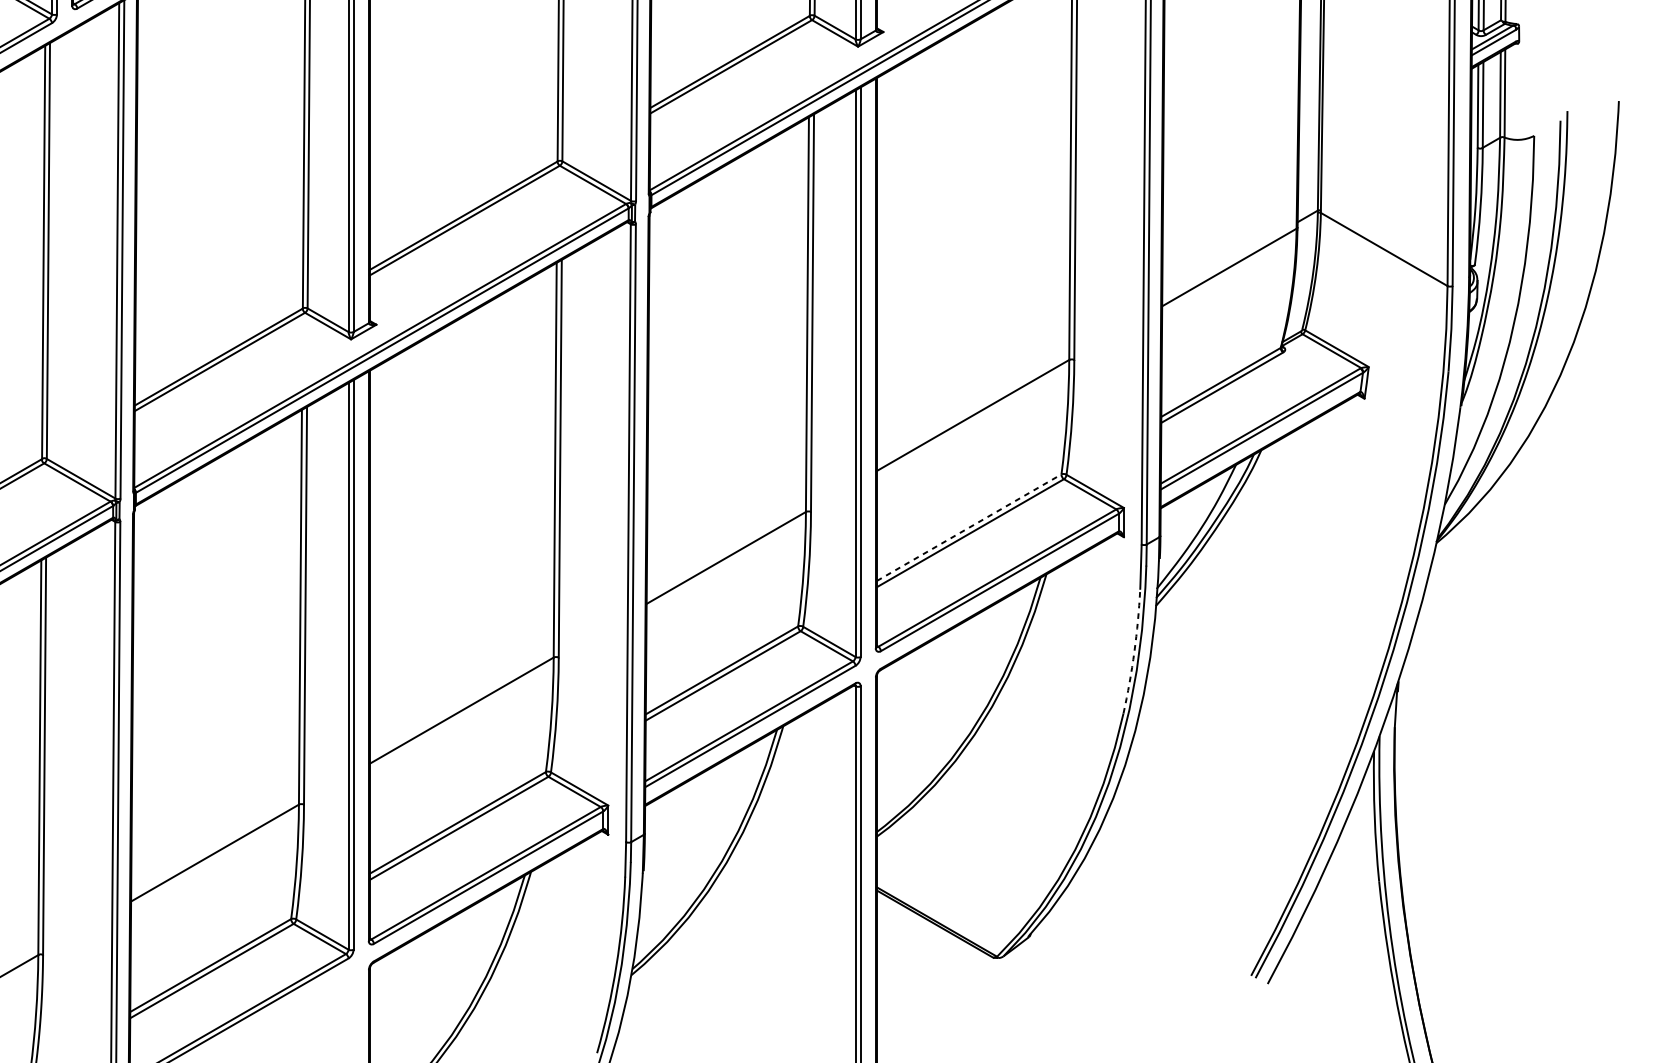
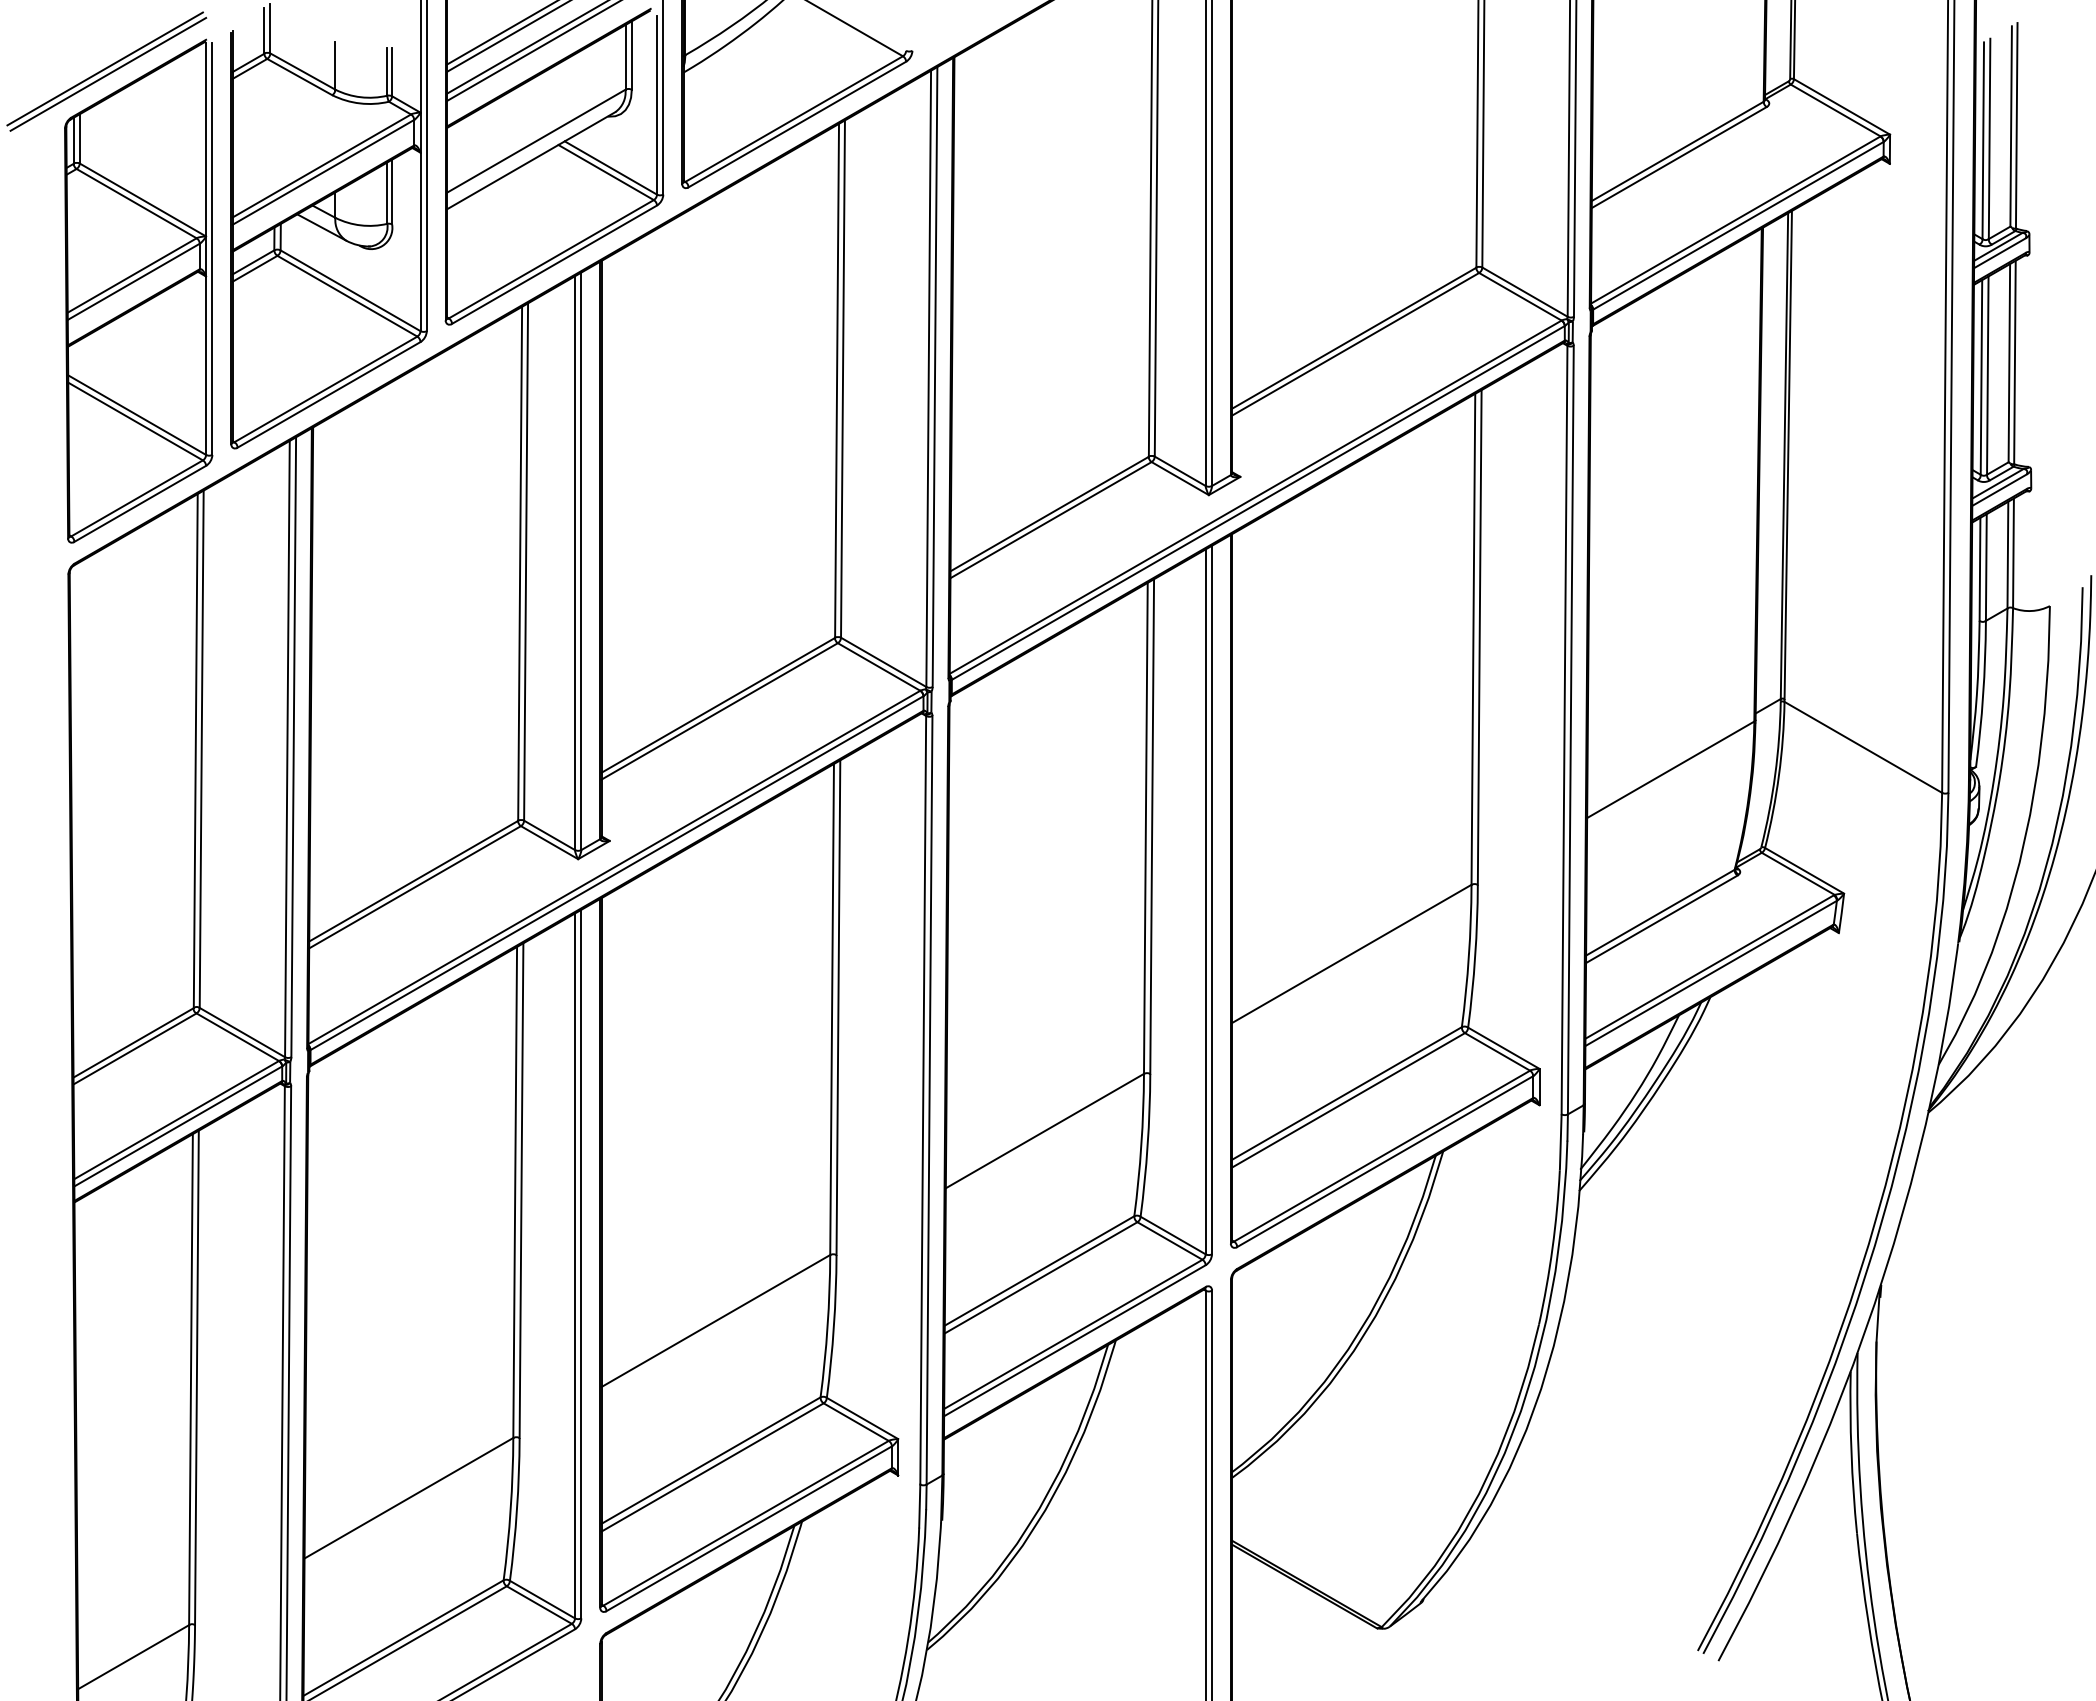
line: (969, 527) -> (1347, 1093), dashed -> solid
arc: (1134, 652) -> (1552, 1248), dashed -> solid

